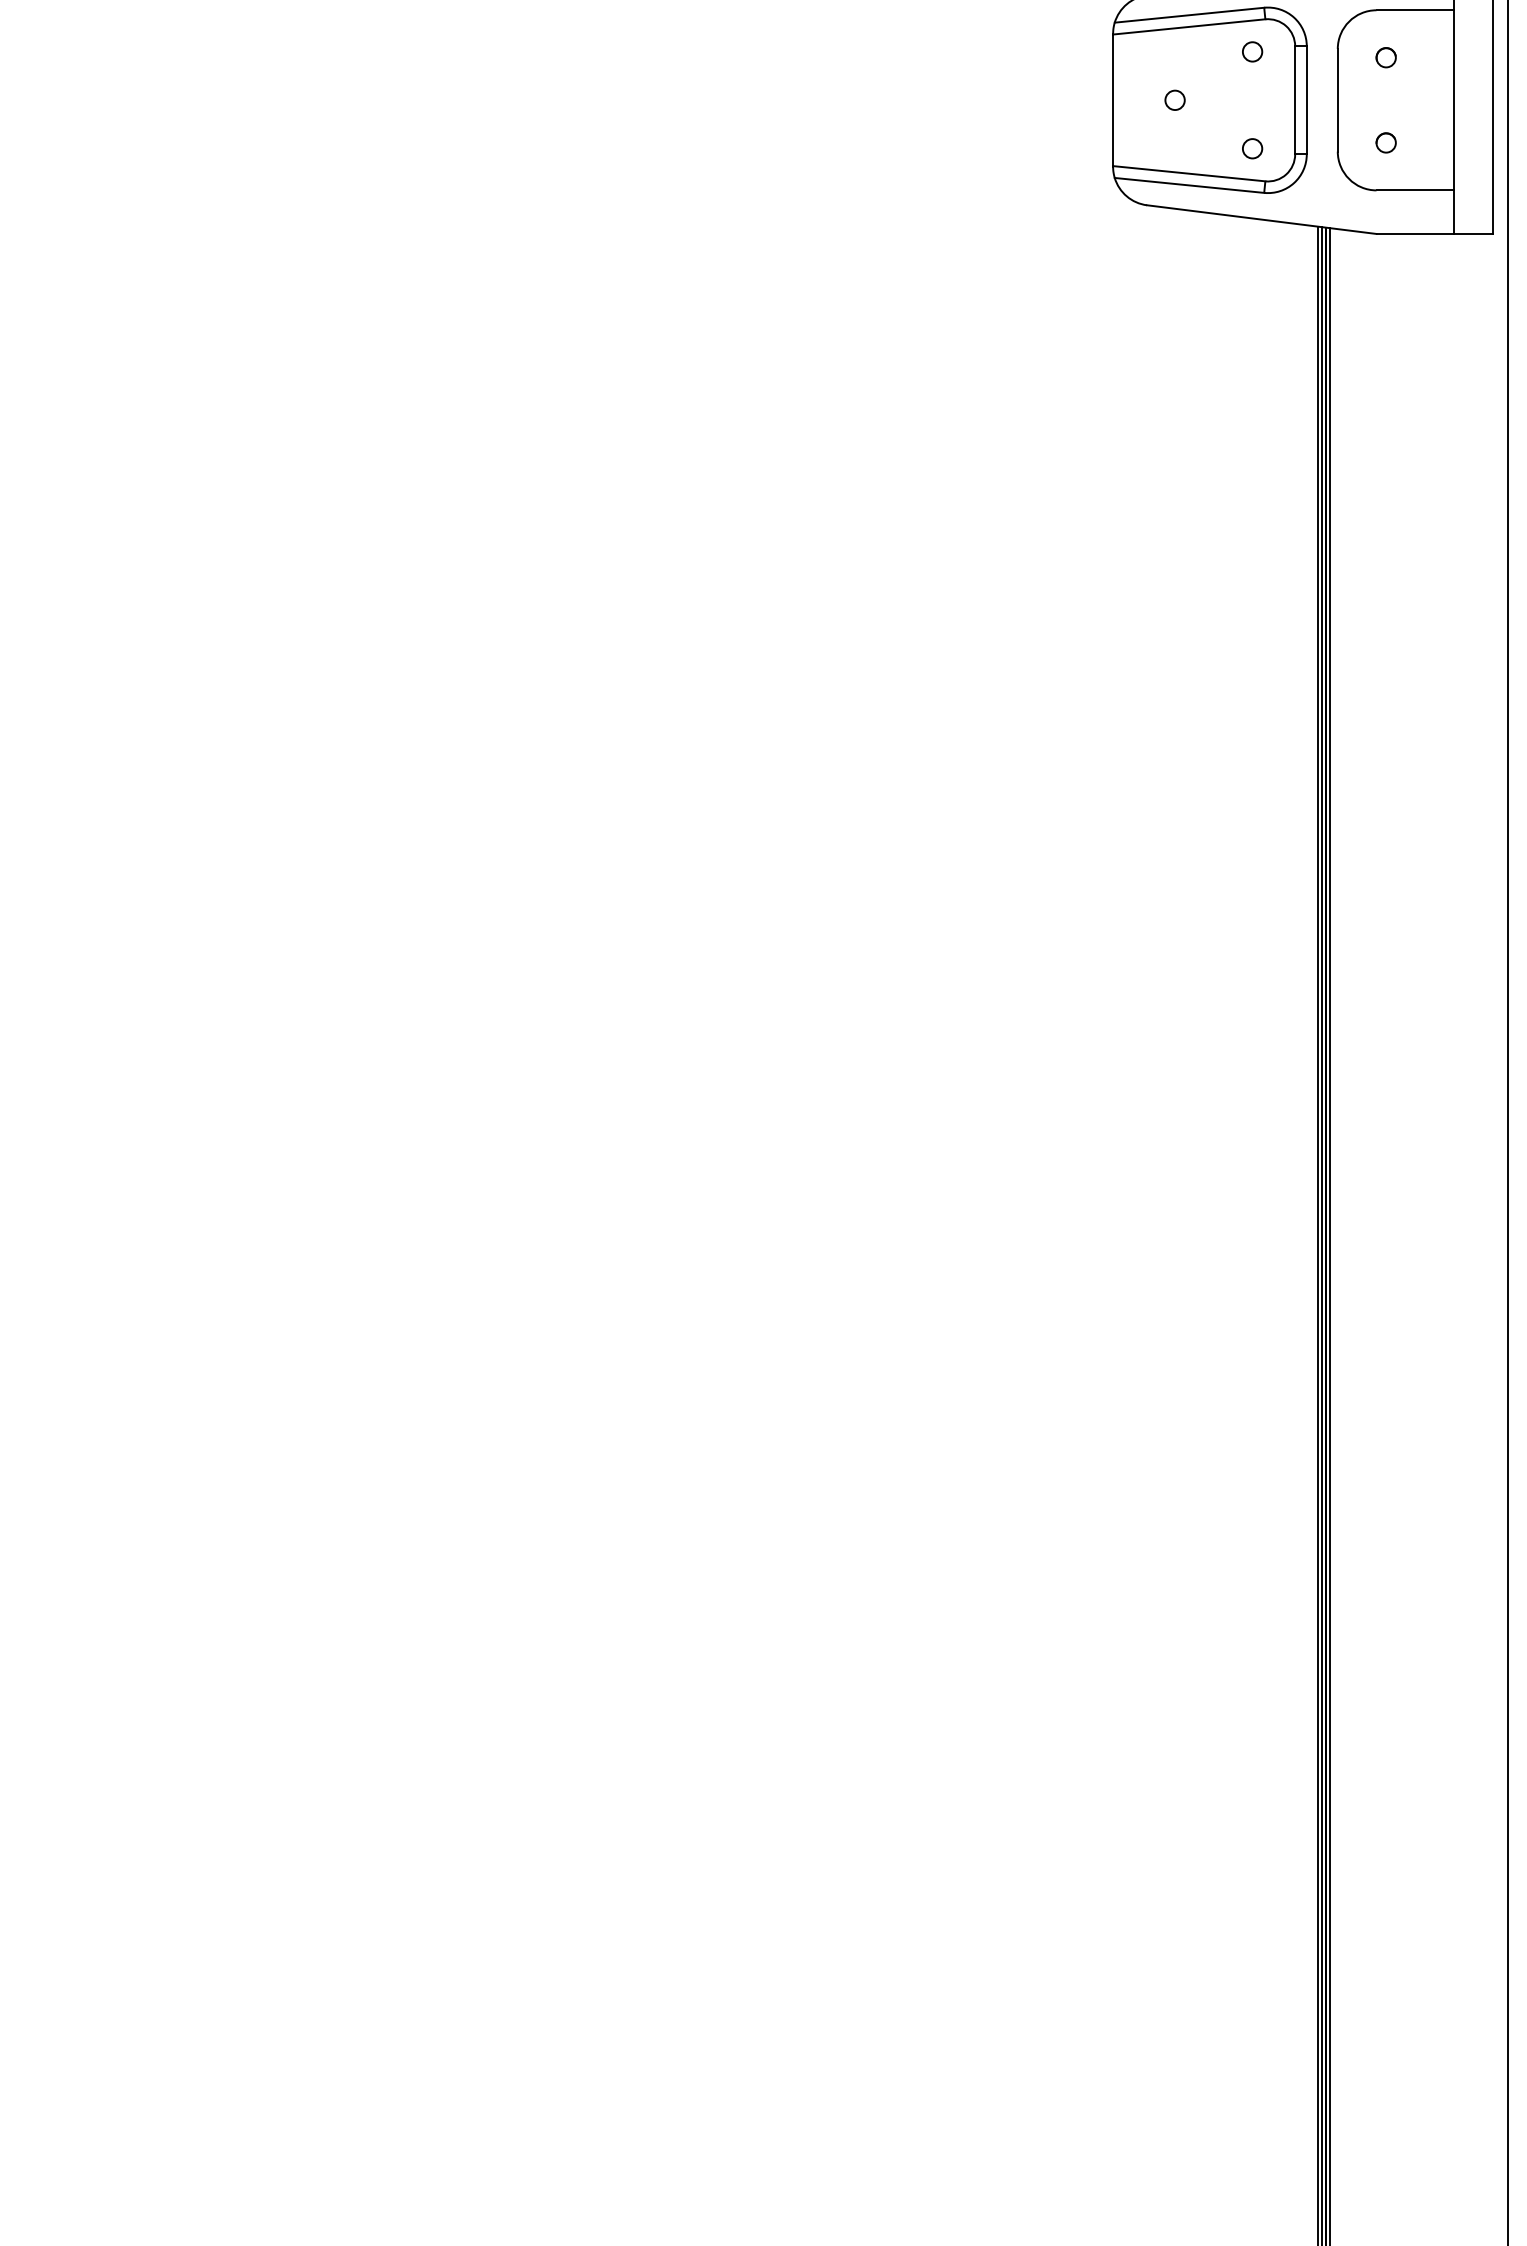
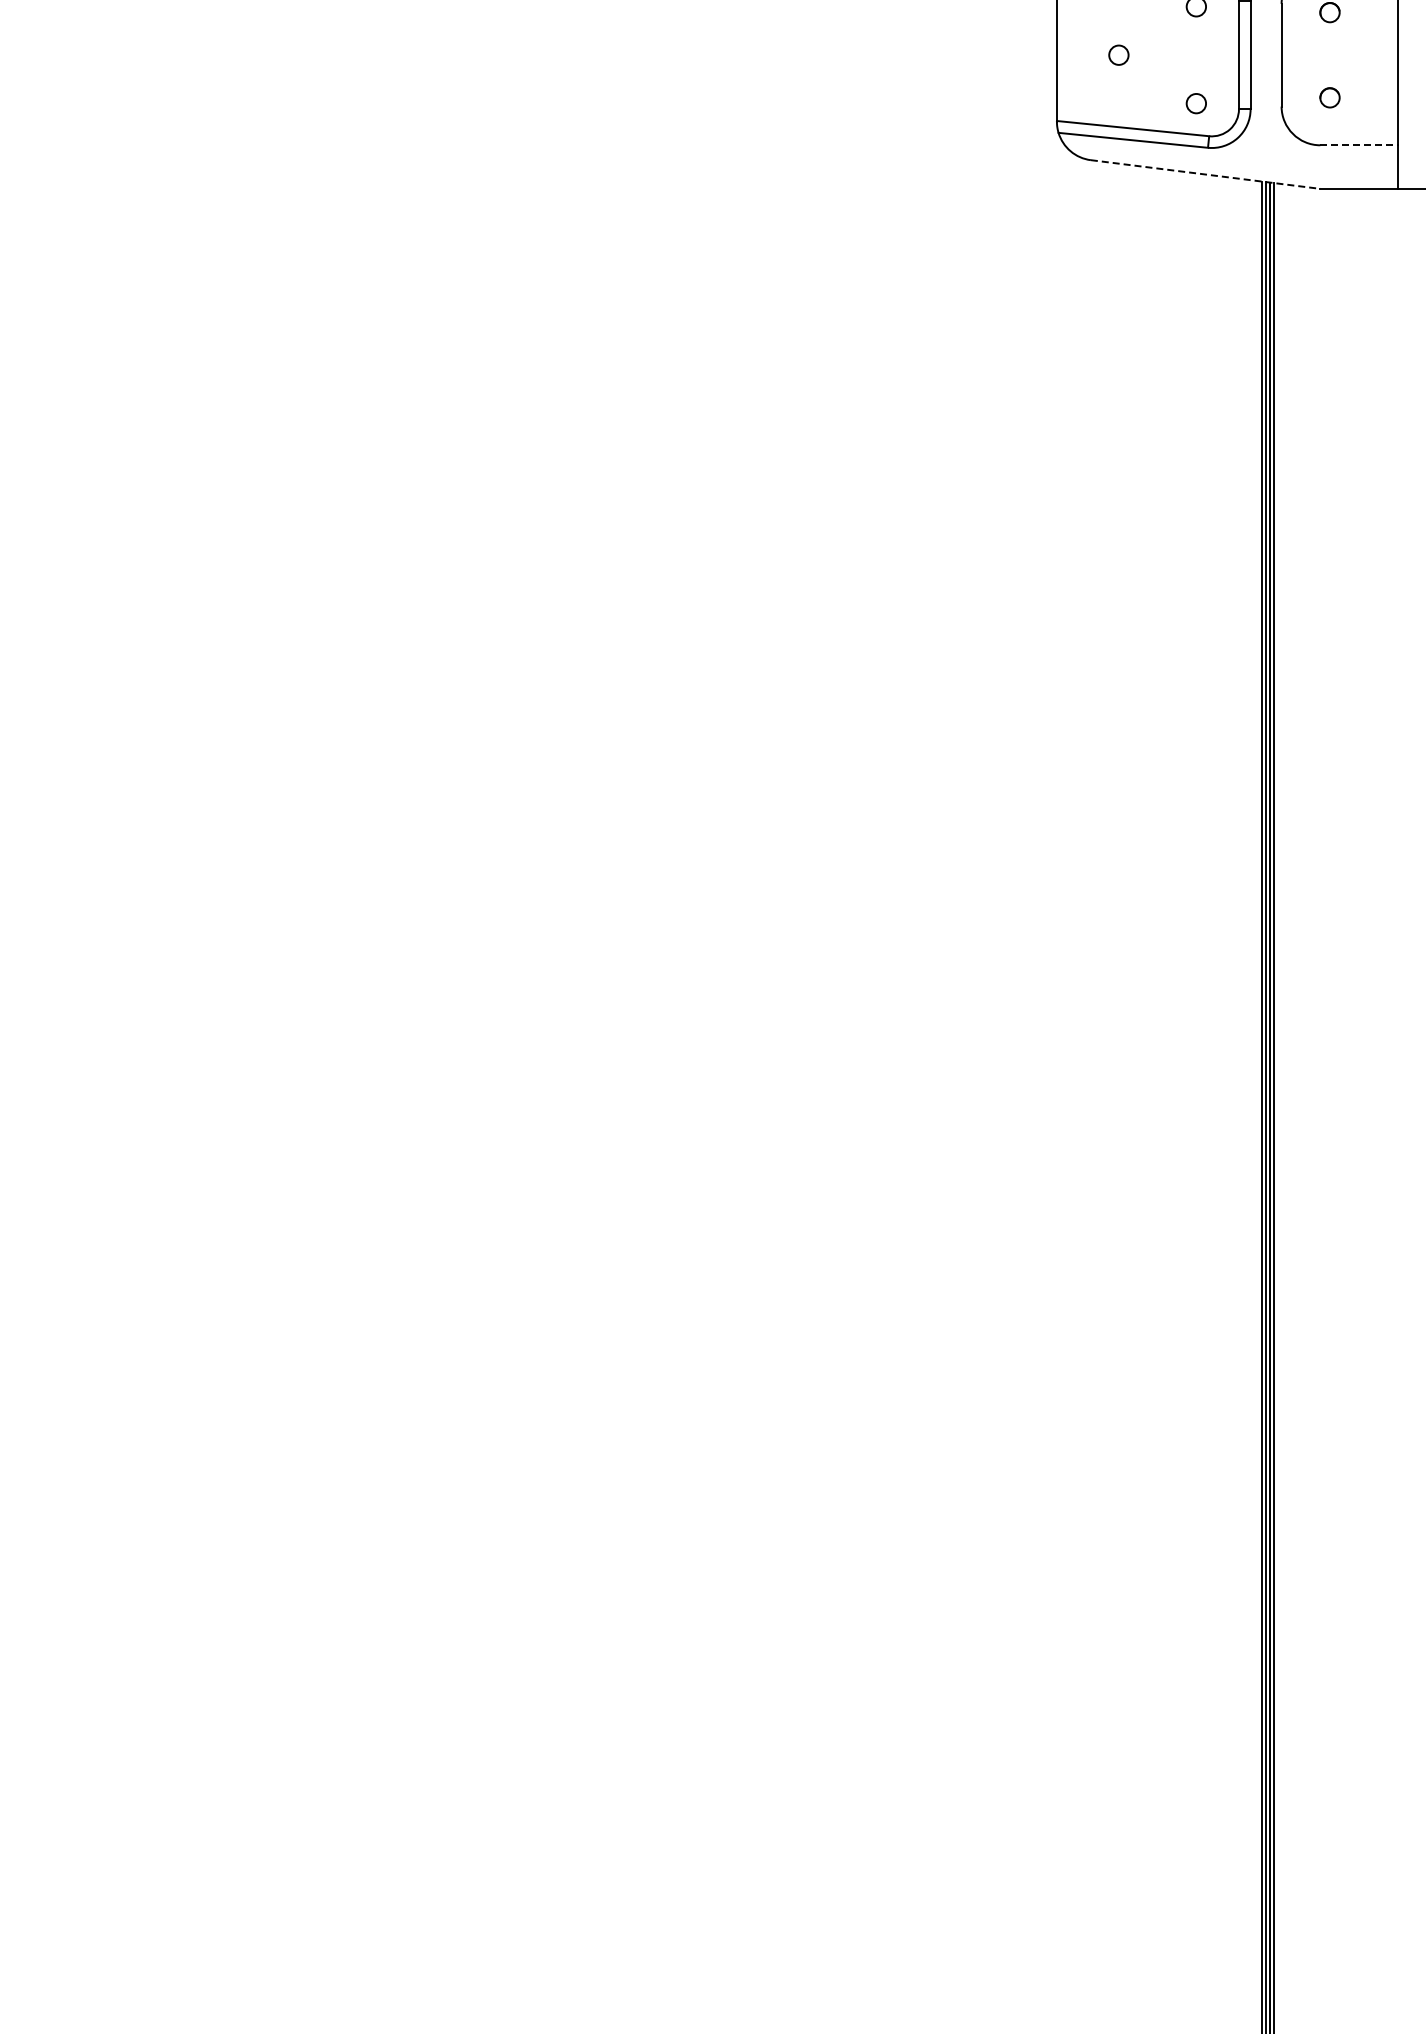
line: (1415, 190) -> (1359, 145), solid -> dashed
line: (1261, 219) -> (1205, 174), solid -> dashed

